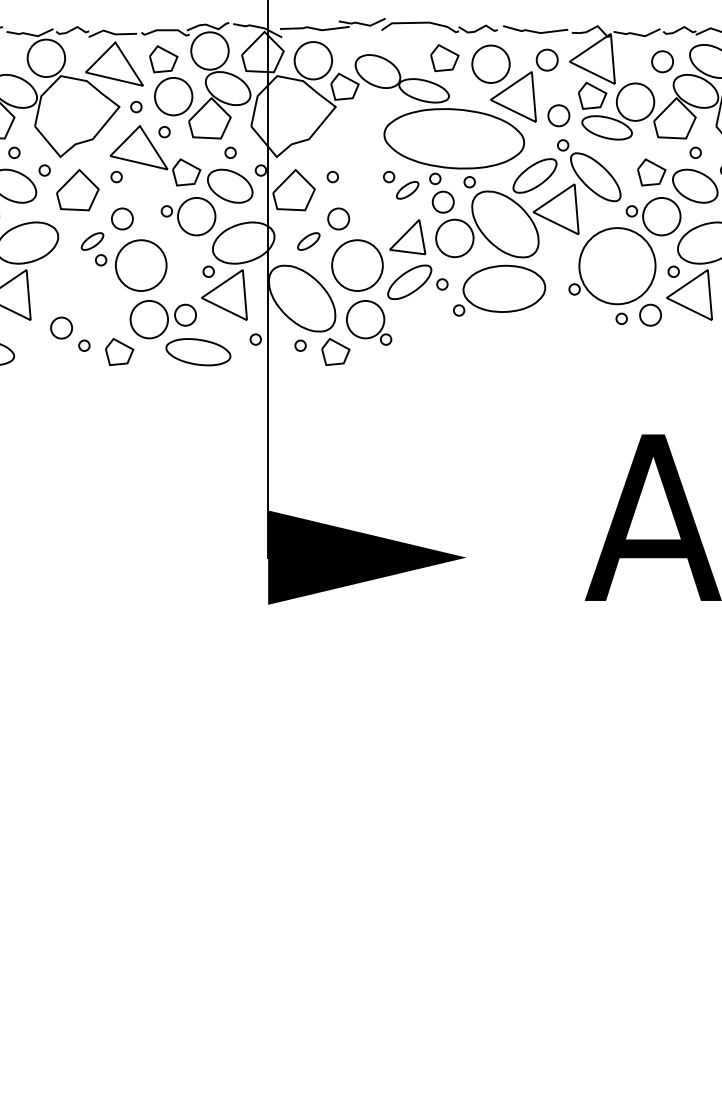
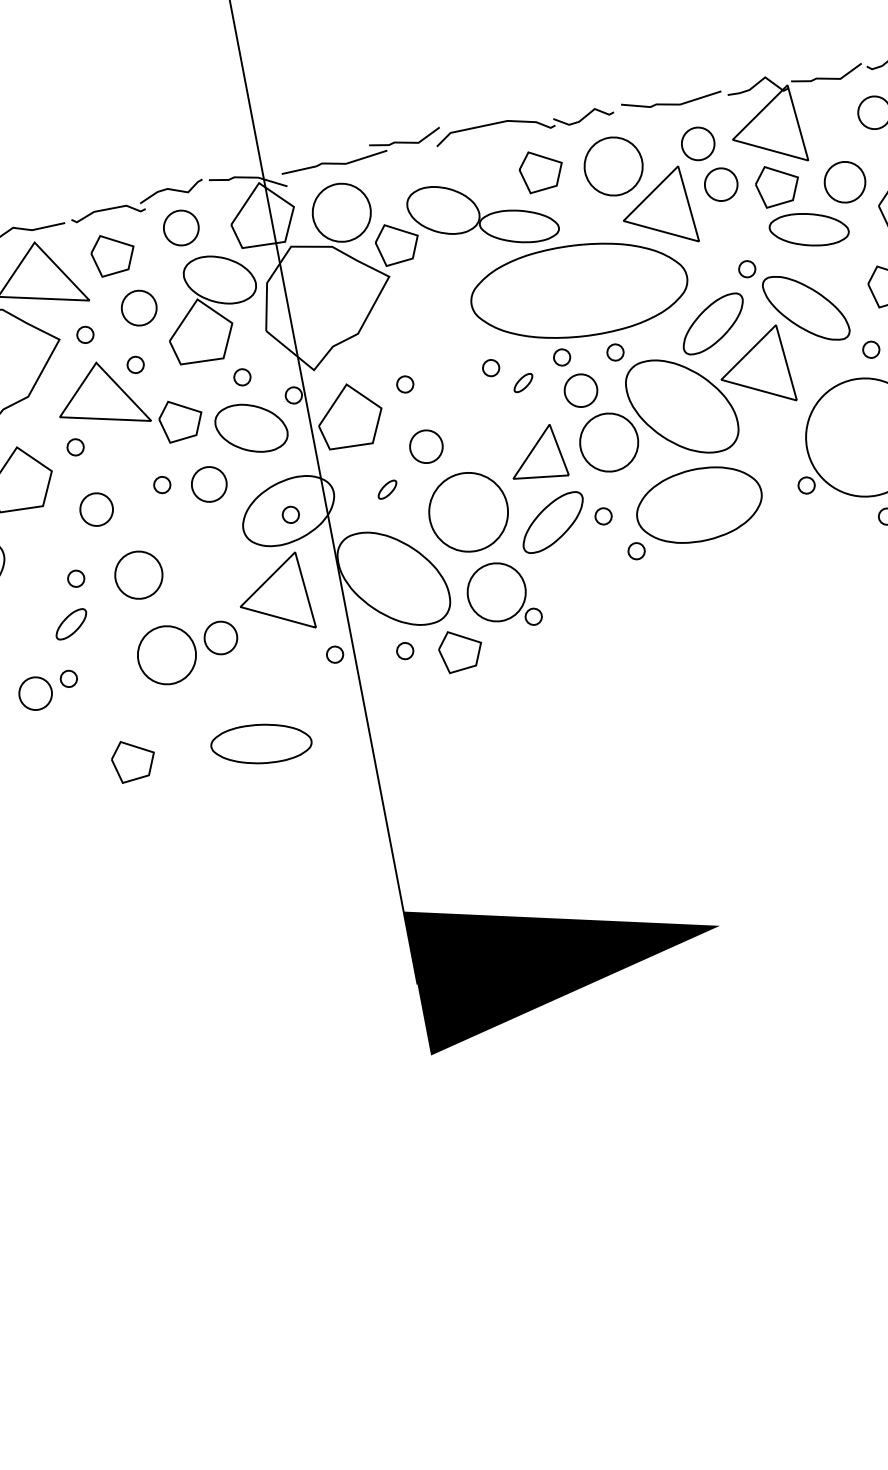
circle: (209, 50) -> (180, 227), size x0.6
circle: (173, 96) -> (138, 307), size x0.6
circle: (635, 101) -> (844, 181), size x0.7
circle: (558, 115) -> (720, 184), moved
part: (407, 190) -> (523, 383), size x0.6
circle: (196, 216) -> (208, 484), size x0.6
part: (92, 241) -> (71, 624), moved
part: (308, 241) -> (386, 489), size x0.6
circle: (140, 265) -> (137, 575), size x0.6
circle: (208, 271) -> (290, 514), moved
circle: (84, 345) -> (68, 678), moved
part: (119, 351) -> (133, 759), moved
part: (198, 352) -> (261, 744), moved

